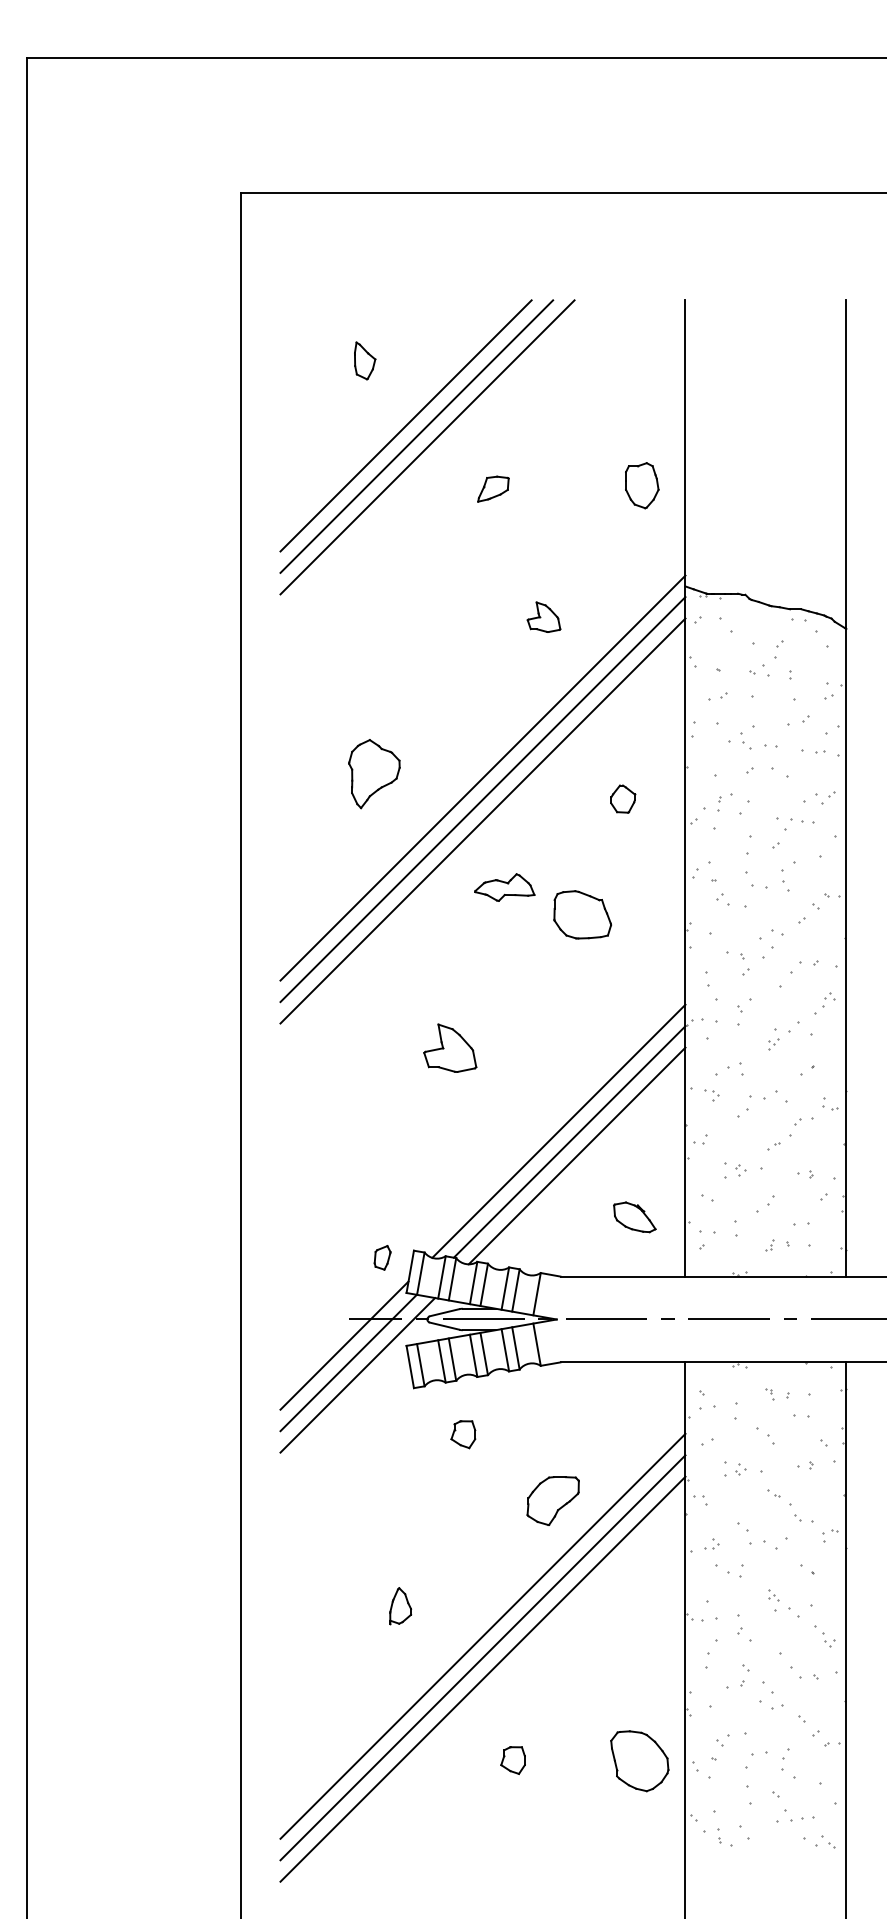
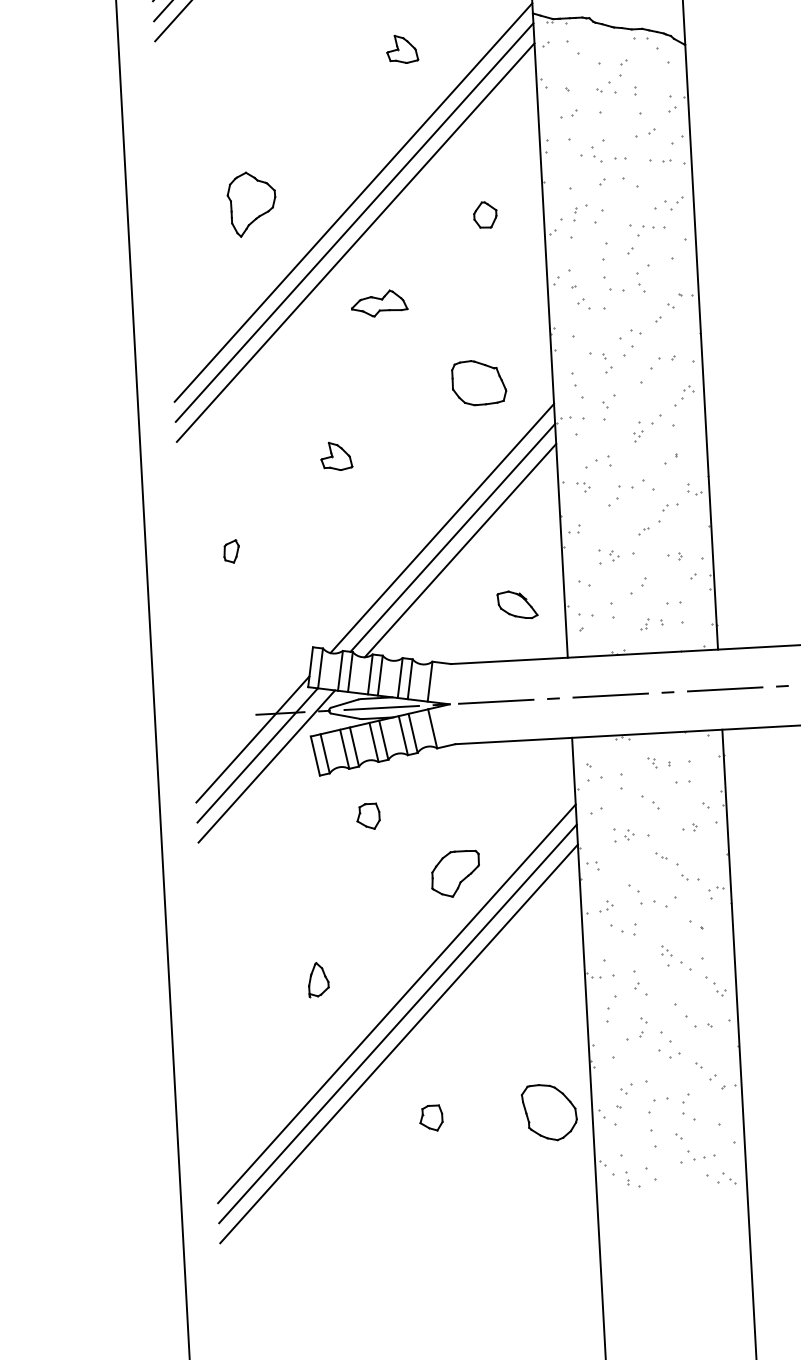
part: (582, 914) -> (478, 382), moved
part: (449, 1047) -> (335, 455), size x0.62
part: (382, 1257) -> (231, 551), moved

